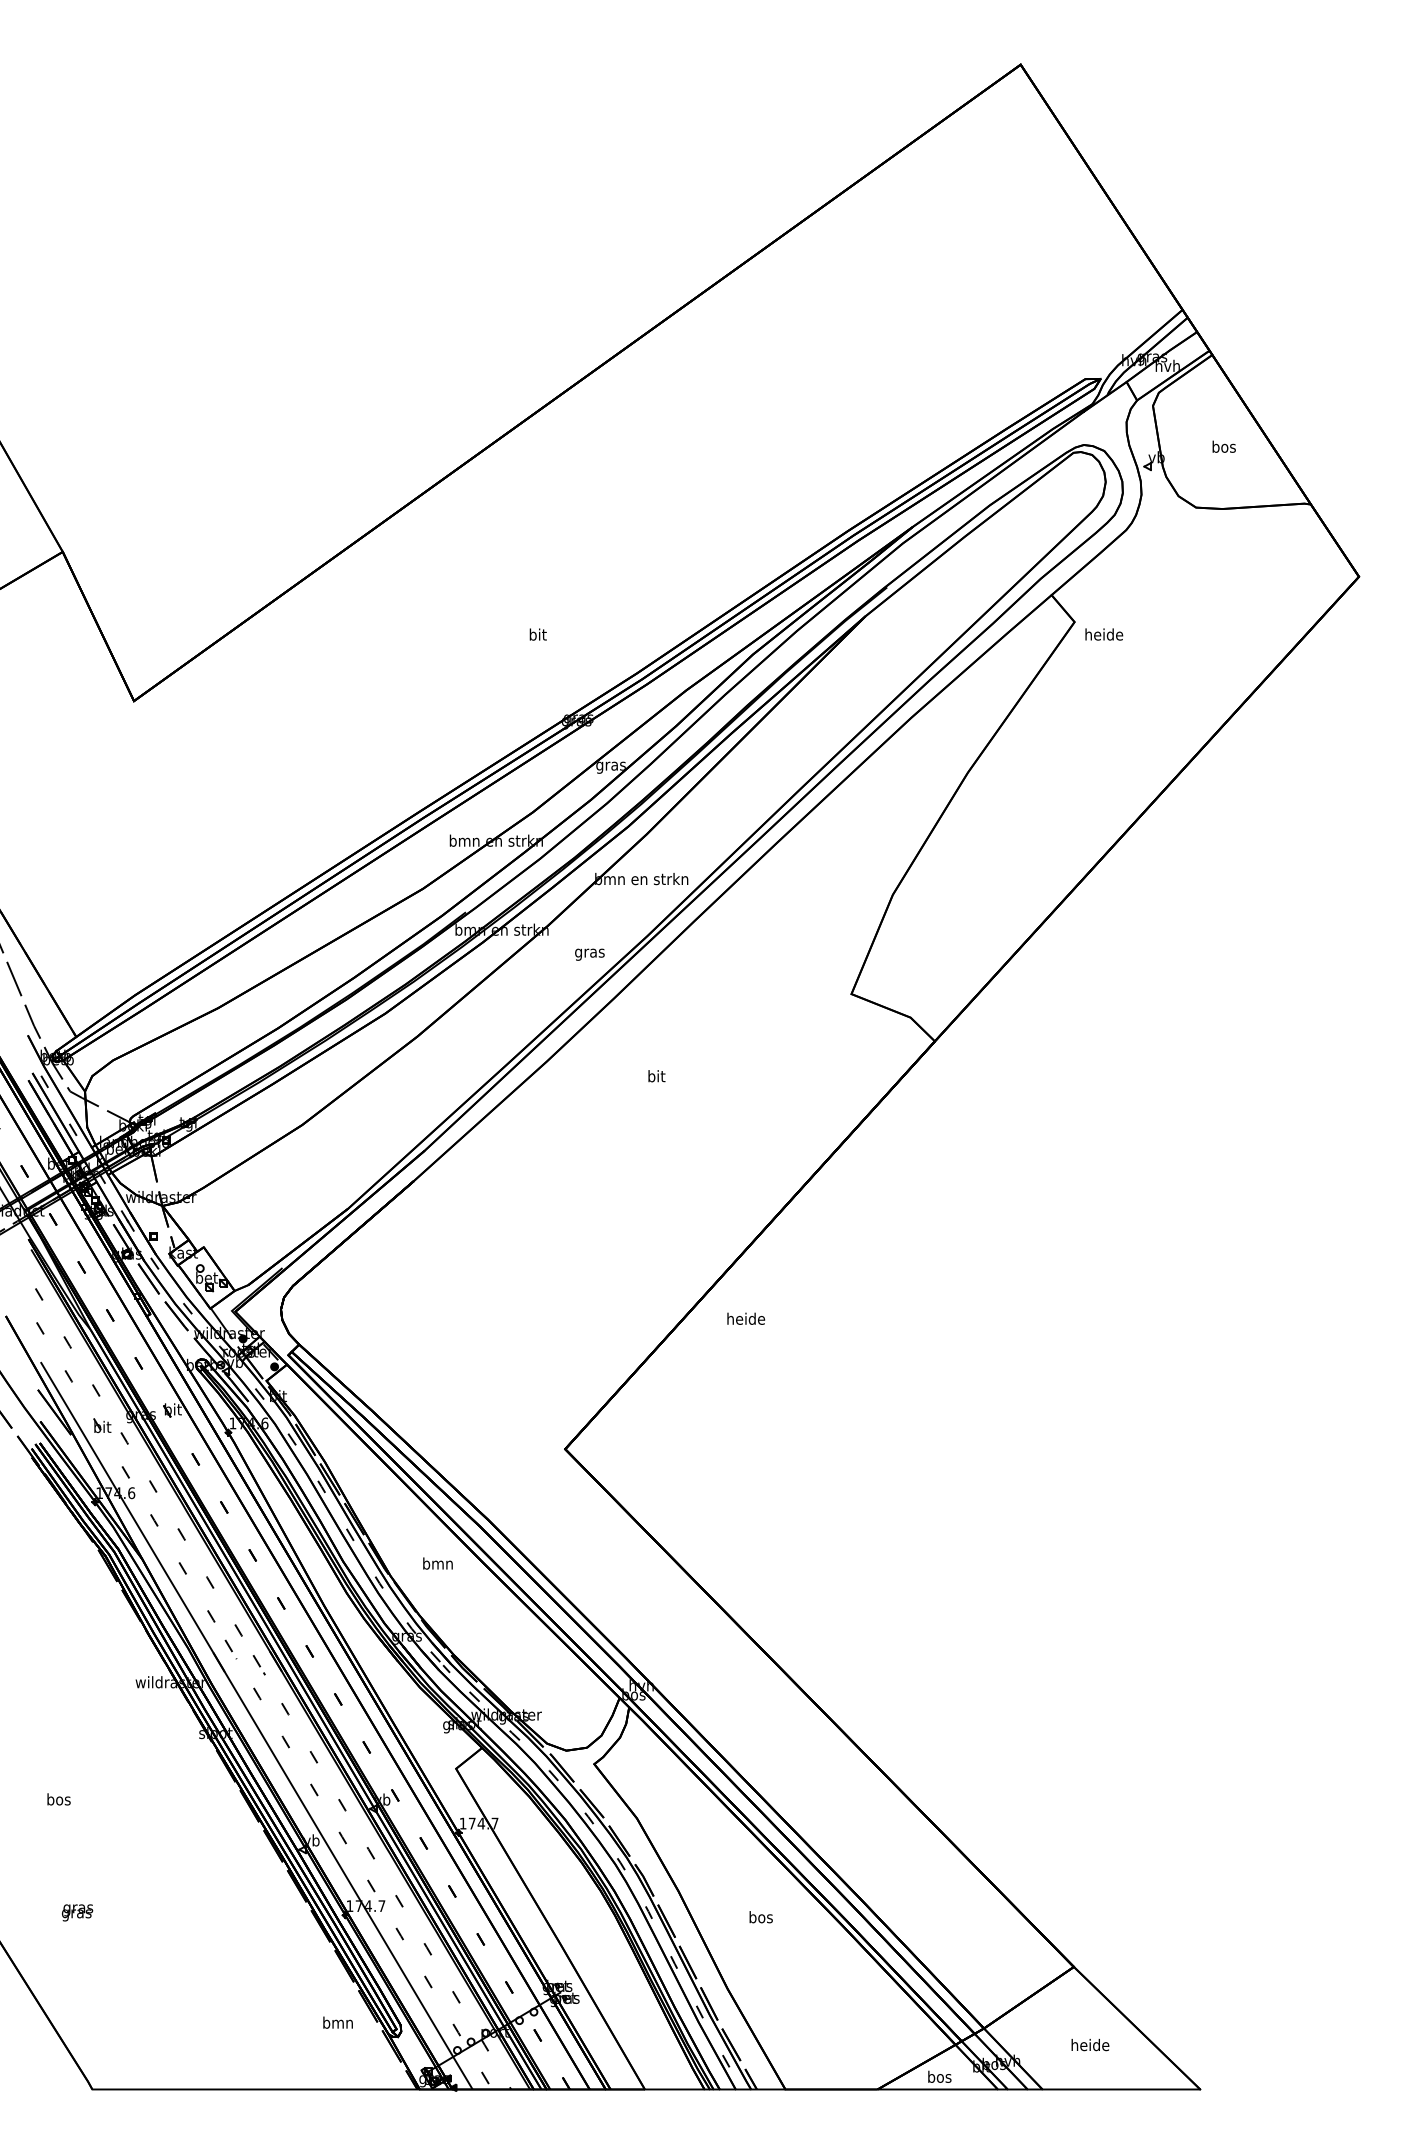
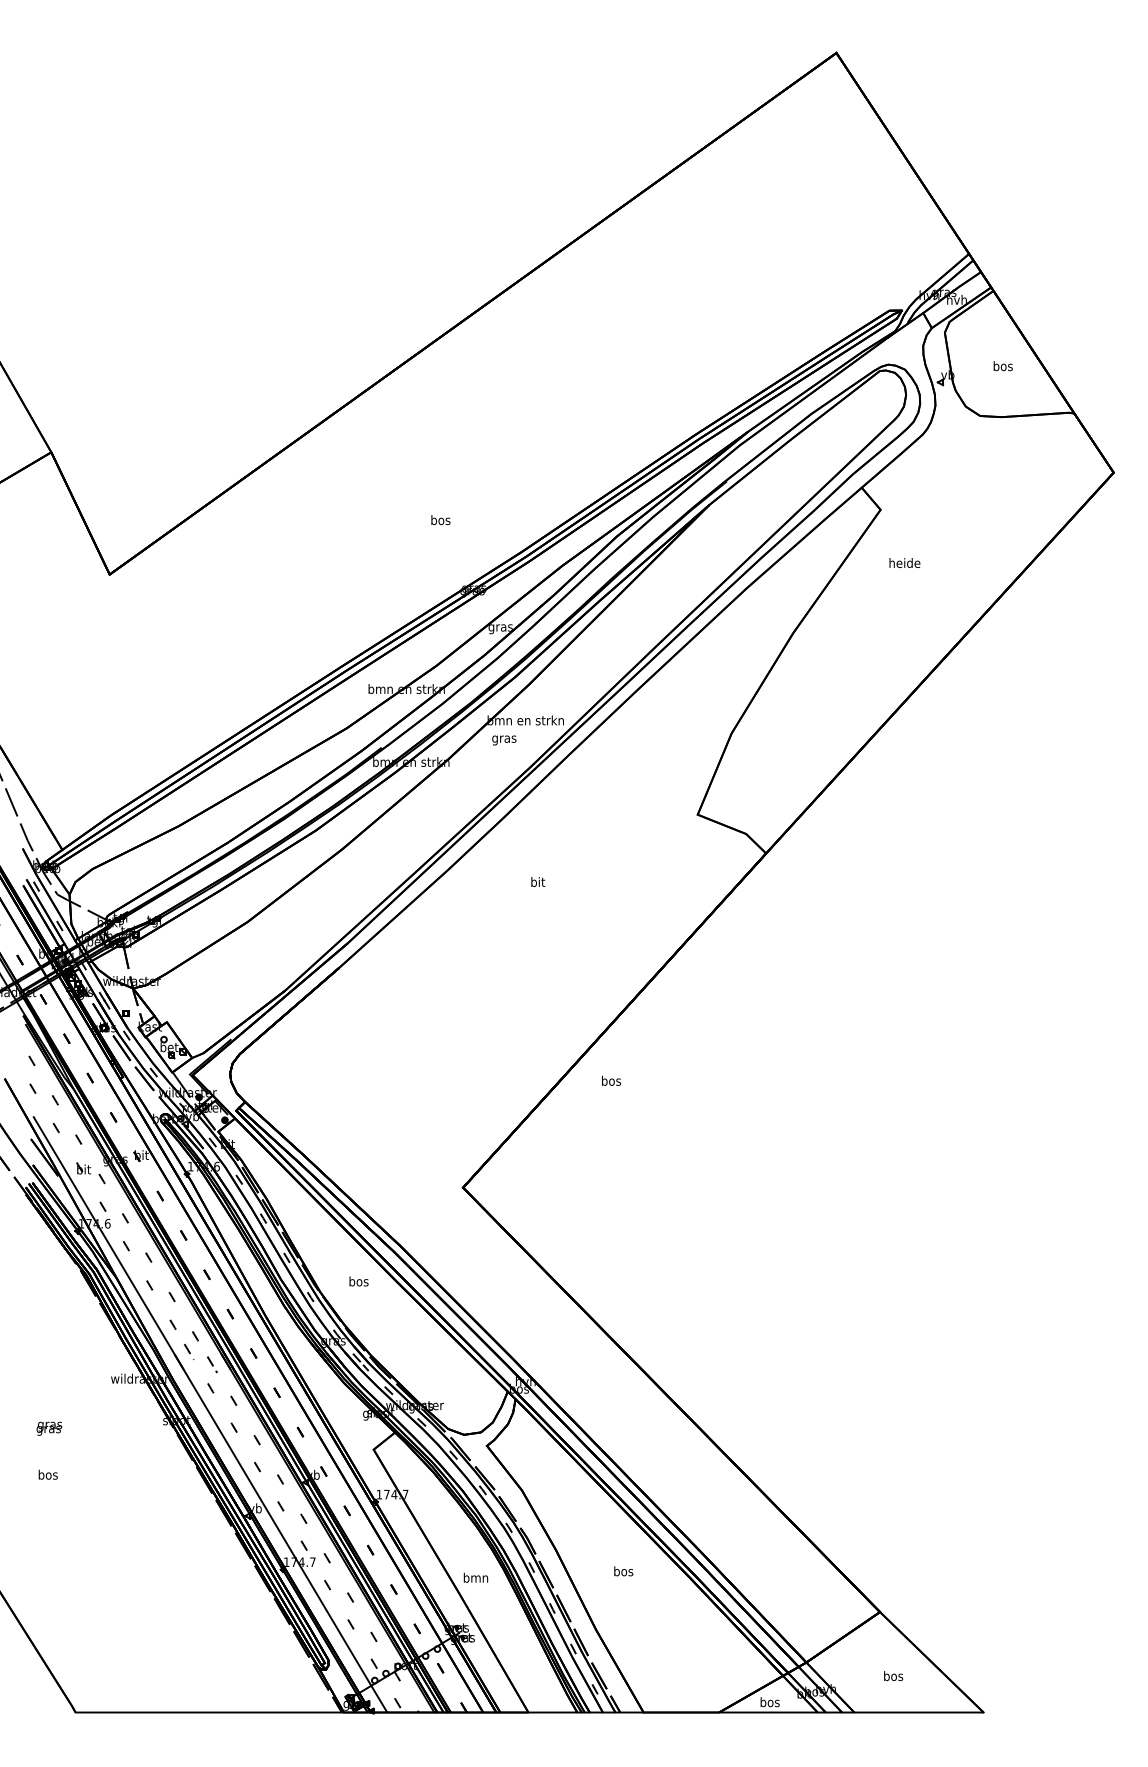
text: (1103, 633) -> (904, 562), moved
text: (537, 635) -> (440, 520), bit -> bos
text: (590, 954) -> (504, 740), moved
text: (746, 1318) -> (611, 1080), heide -> bos
text: (437, 1563) -> (358, 1281), bmn -> bos
text: (77, 1912) -> (49, 1428), moved
text: (337, 2022) -> (475, 1577), moved
text: (1090, 2045) -> (893, 1676), heide -> bos

